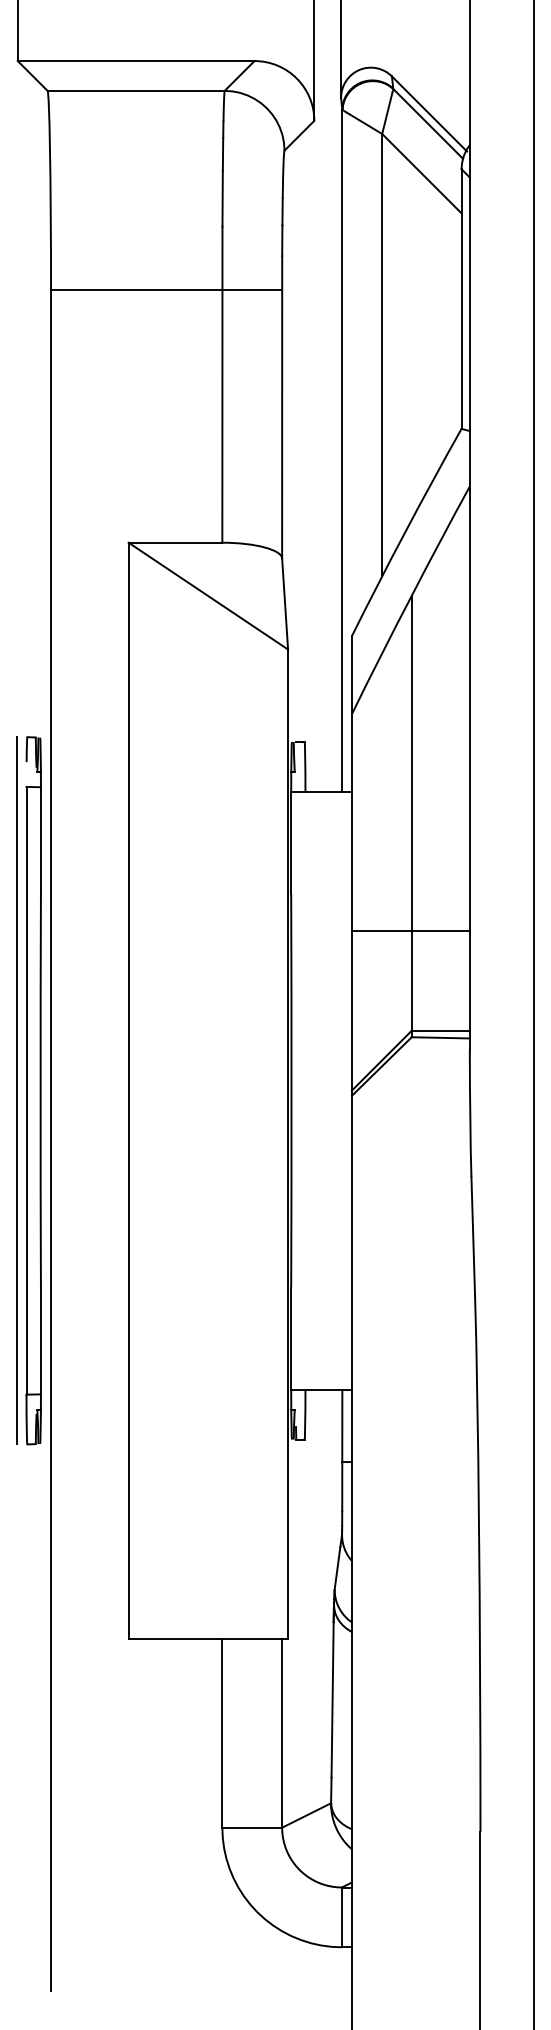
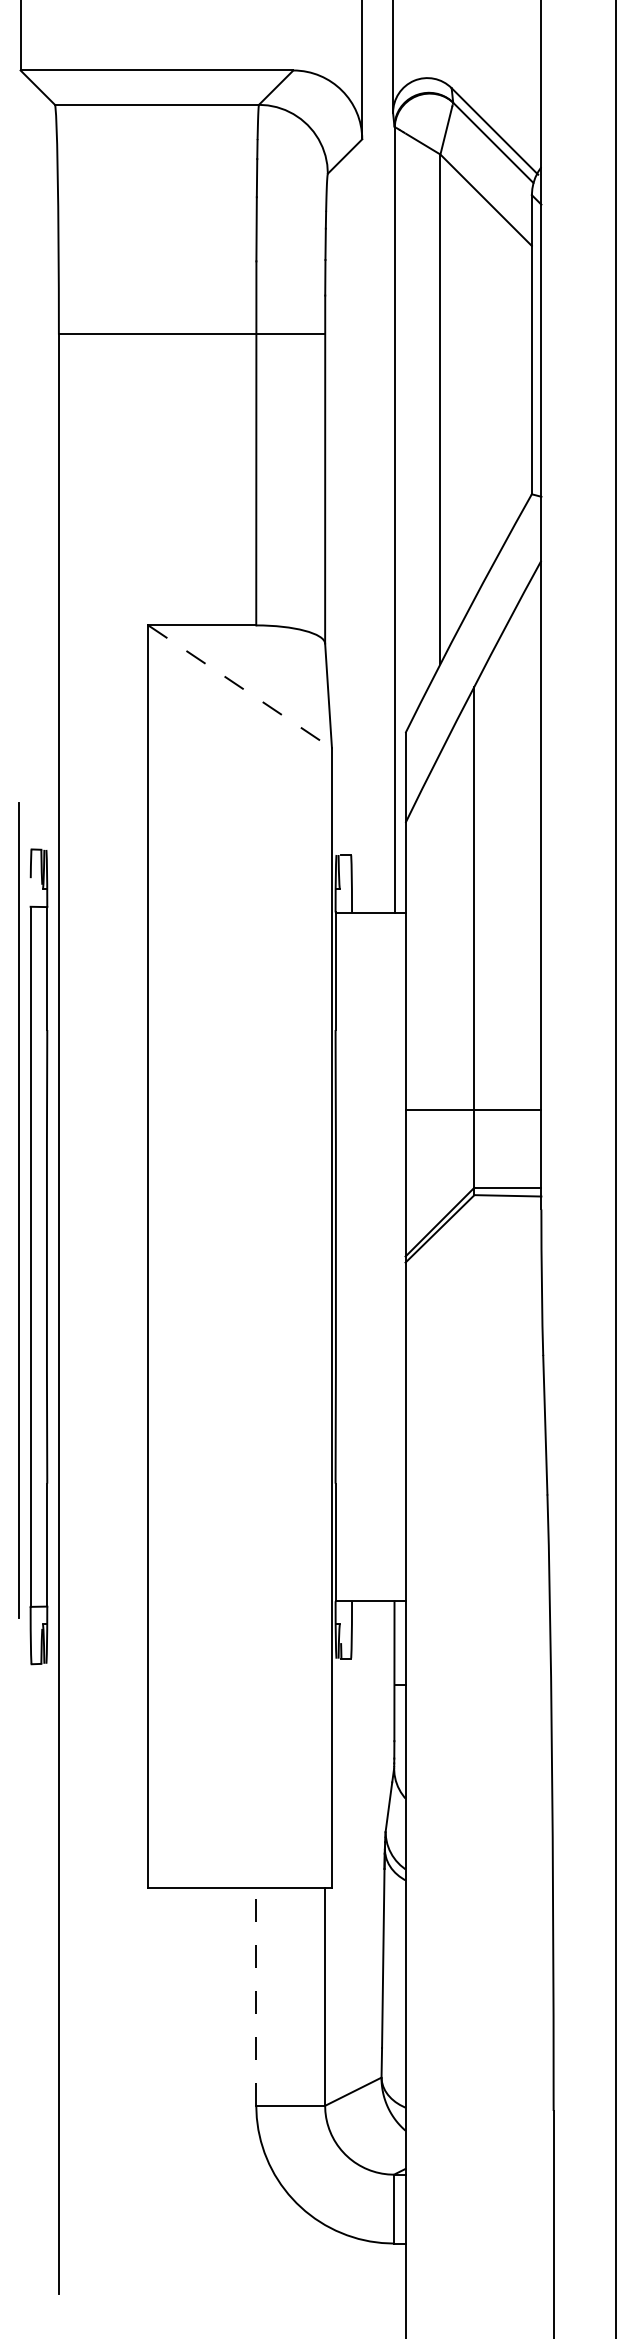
line: (208, 595) -> (240, 686), solid -> dashed
line: (410, 930) -> (473, 1109), moved
line: (15, 1090) -> (18, 1210), moved
line: (222, 1733) -> (256, 1997), solid -> dashed

